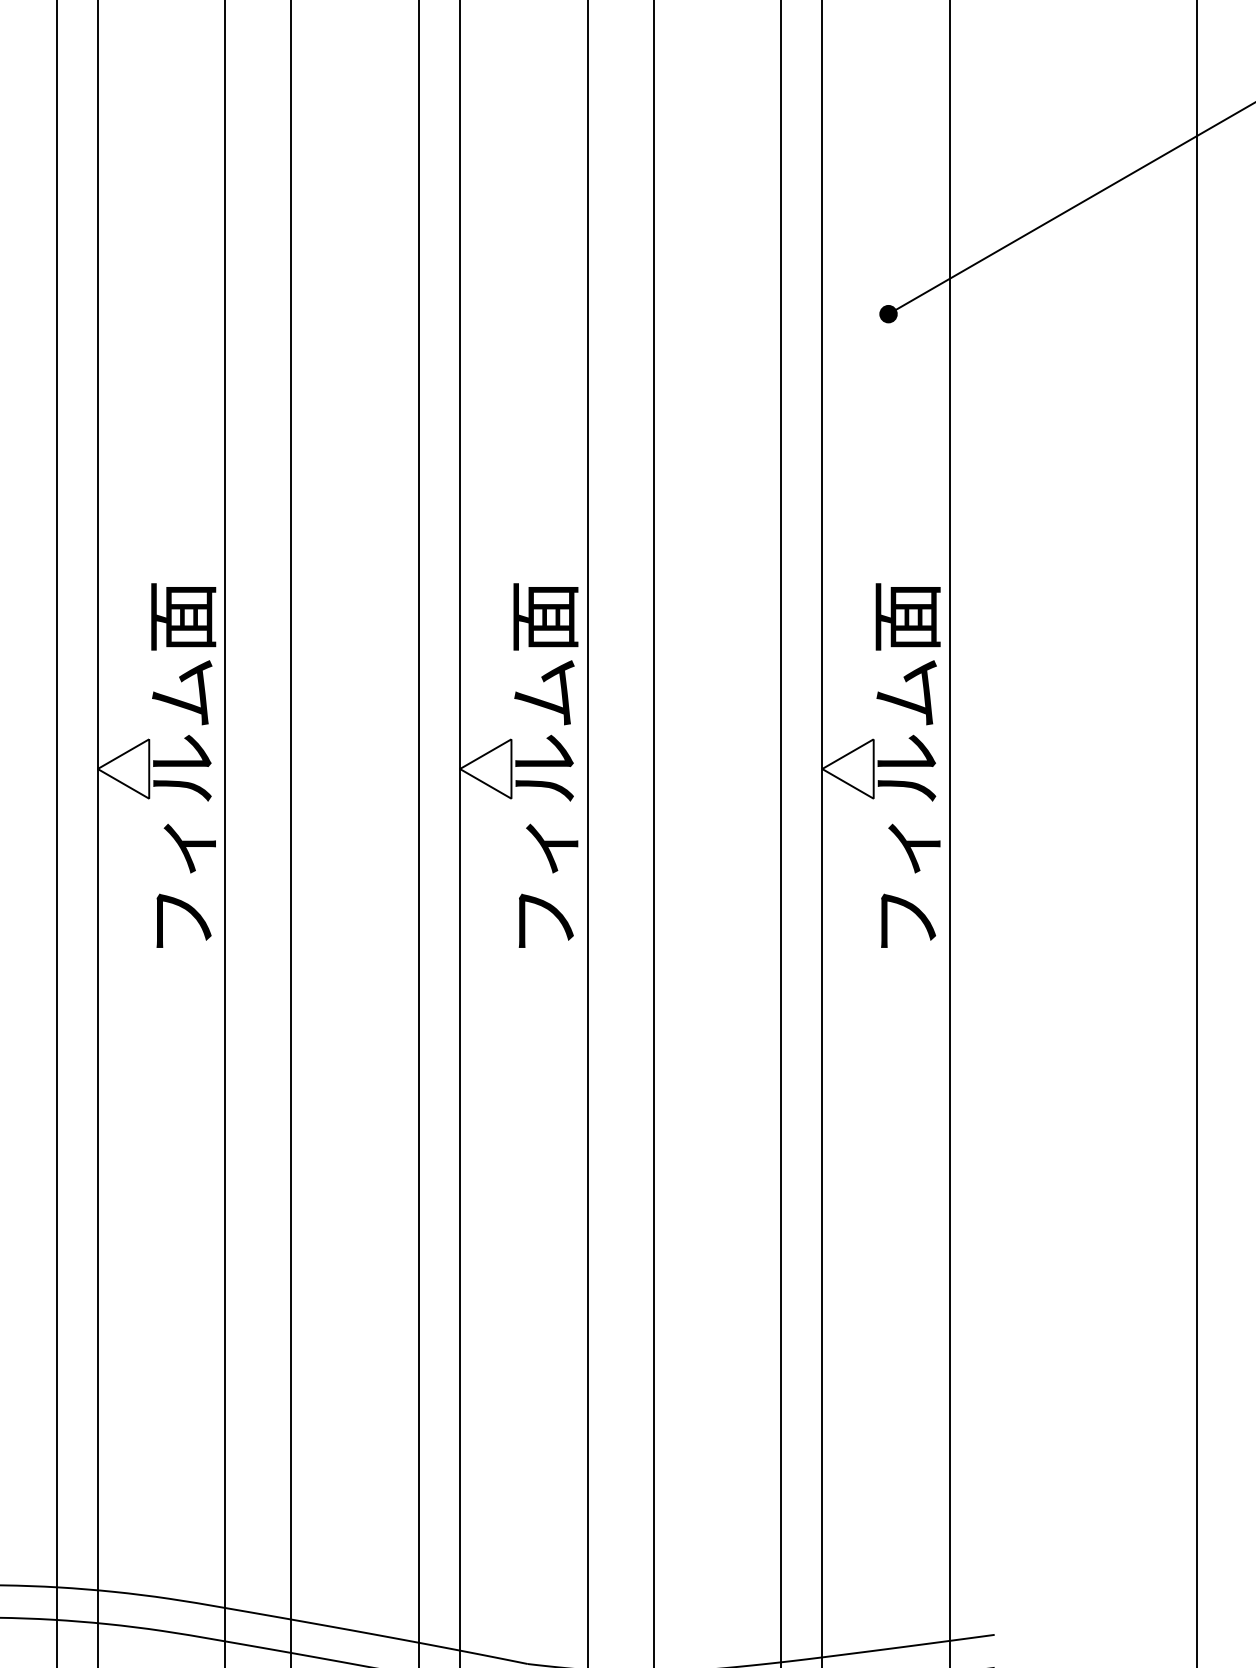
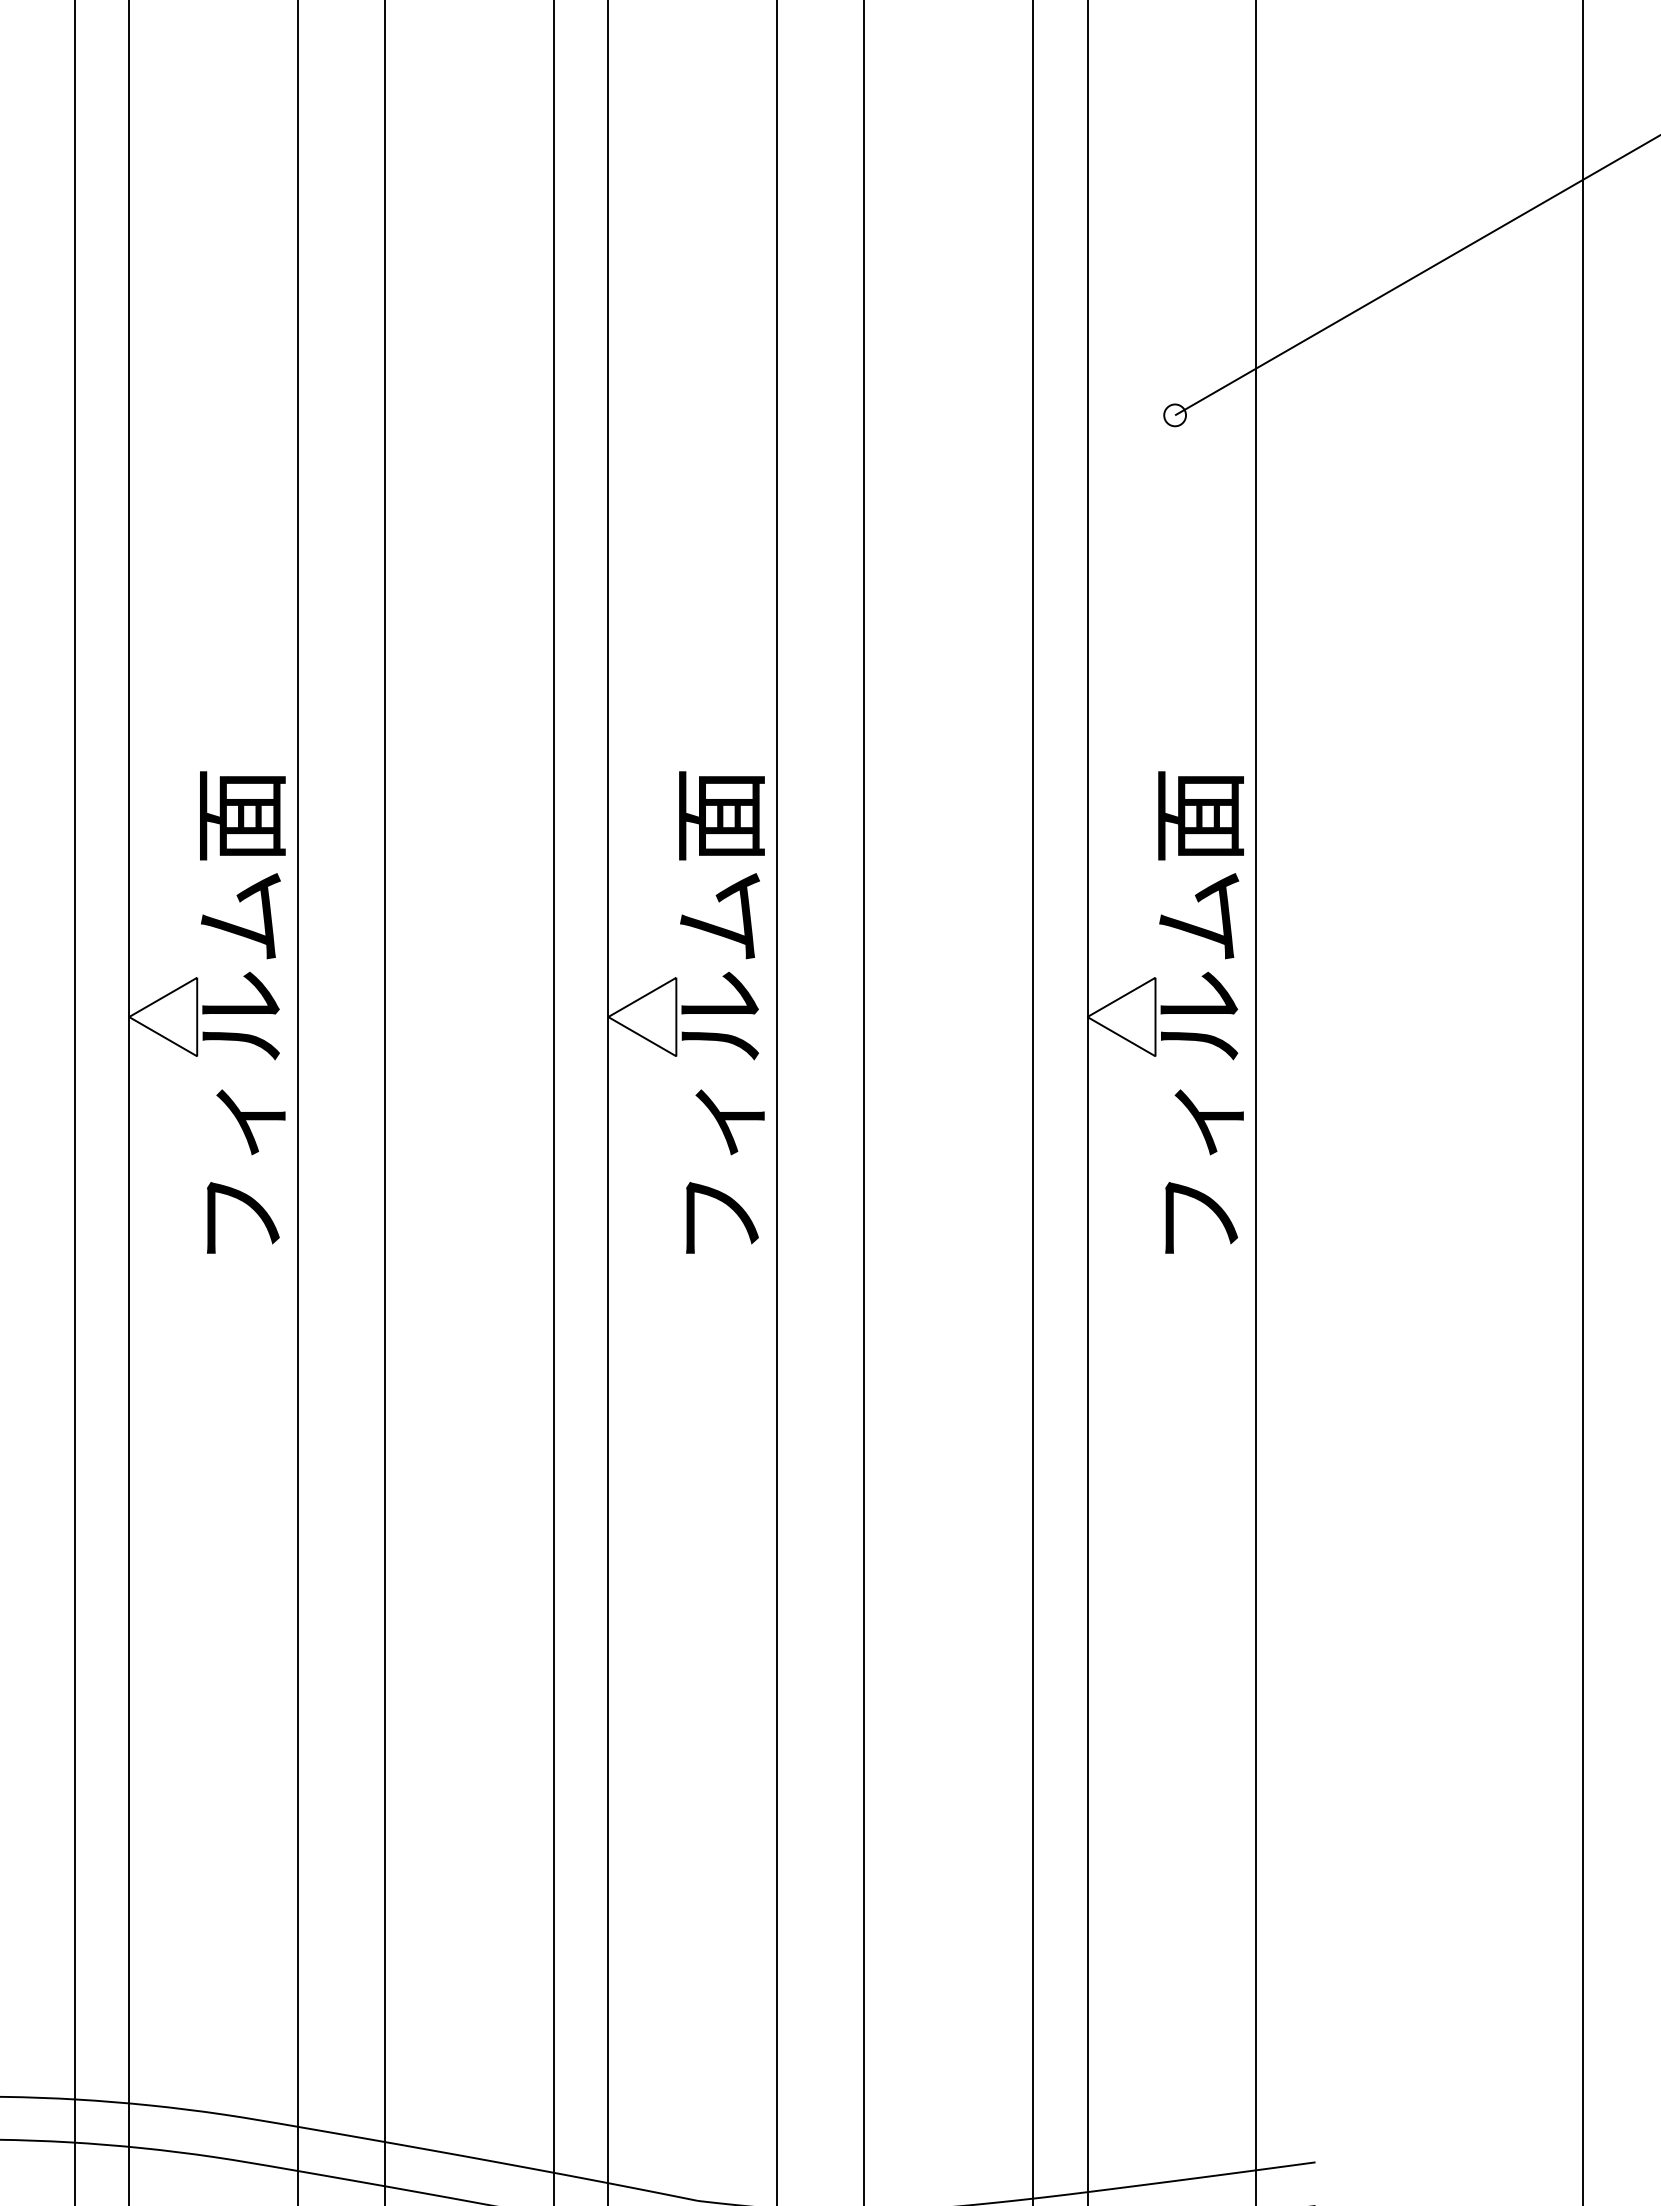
fill: (888, 314) -> (1175, 415), removed

